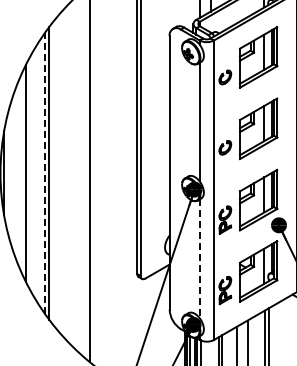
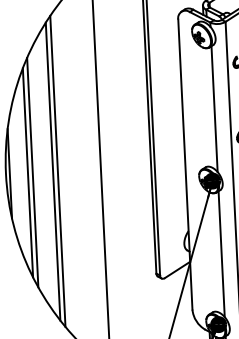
line: (21, 172) -> (28, 171), added
line: (44, 172) -> (52, 170), dashed -> solid
line: (199, 259) -> (221, 254), dashed -> solid

